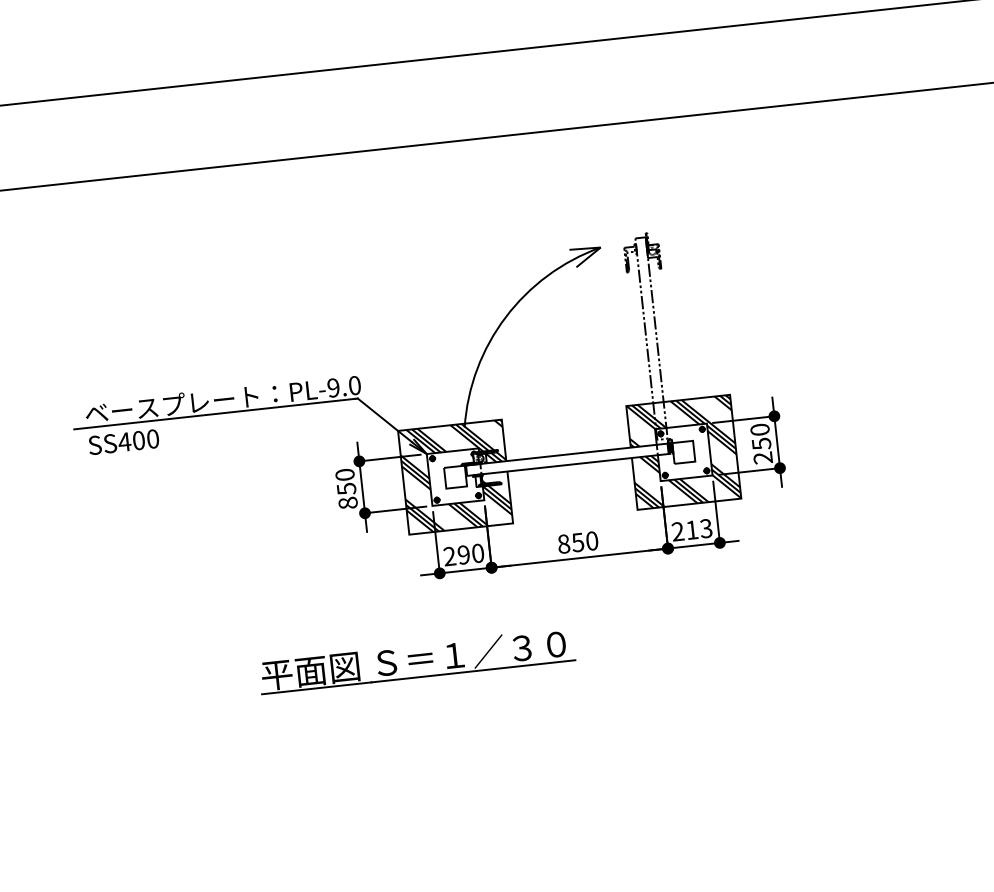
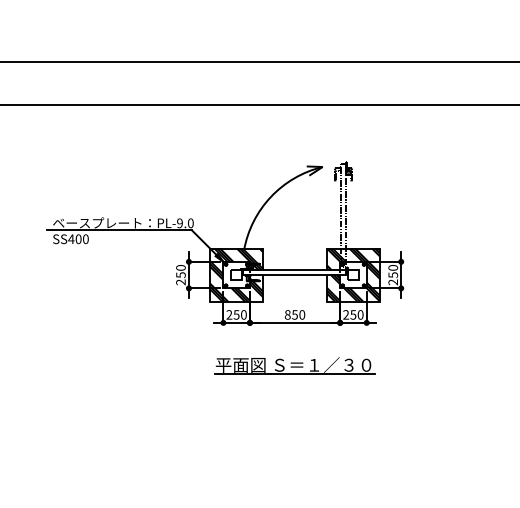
text: (347, 503) -> (180, 282), 850 -> 250
text: (698, 528) -> (356, 314), 213 -> 250
text: (463, 554) -> (236, 314), 290 -> 250
part: (415, 660) -> (294, 365), moved

